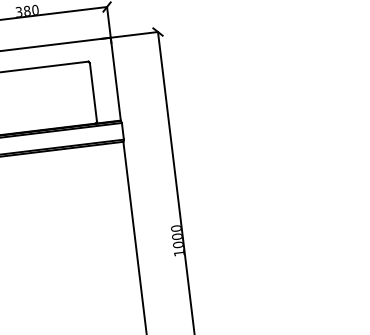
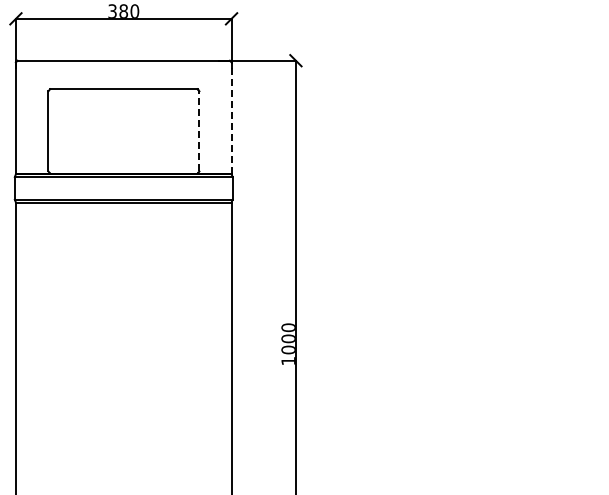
line: (115, 80) -> (231, 118), solid -> dashed
line: (93, 91) -> (199, 130), solid -> dashed

